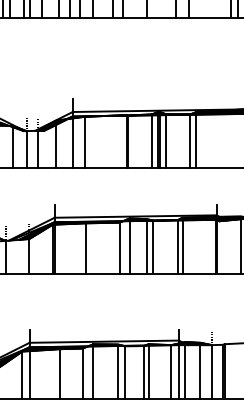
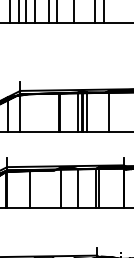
line: (190, 141) -> (105, 112), removed
line: (84, 142) -> (28, 112), removed
line: (147, 246) -> (74, 187), removed
line: (119, 248) -> (53, 189), removed

